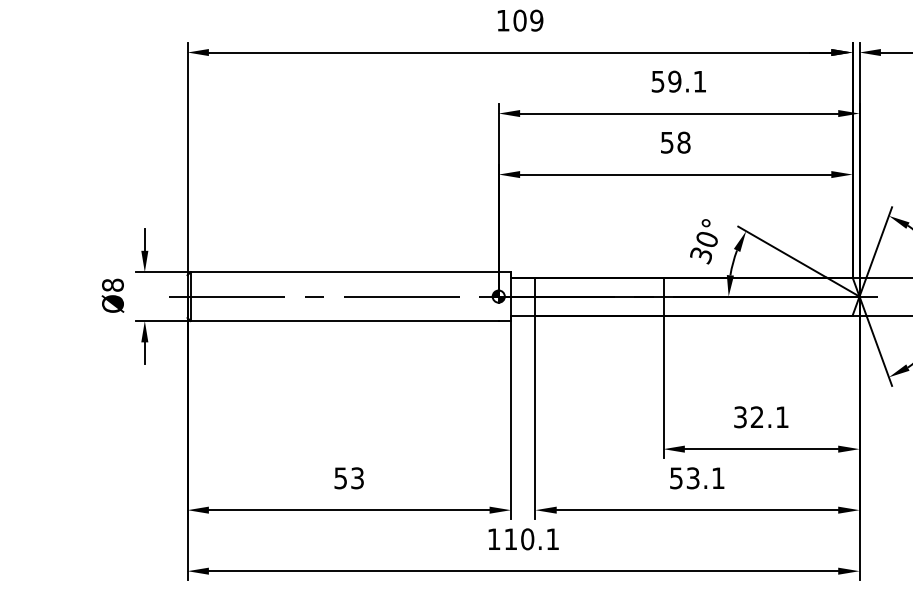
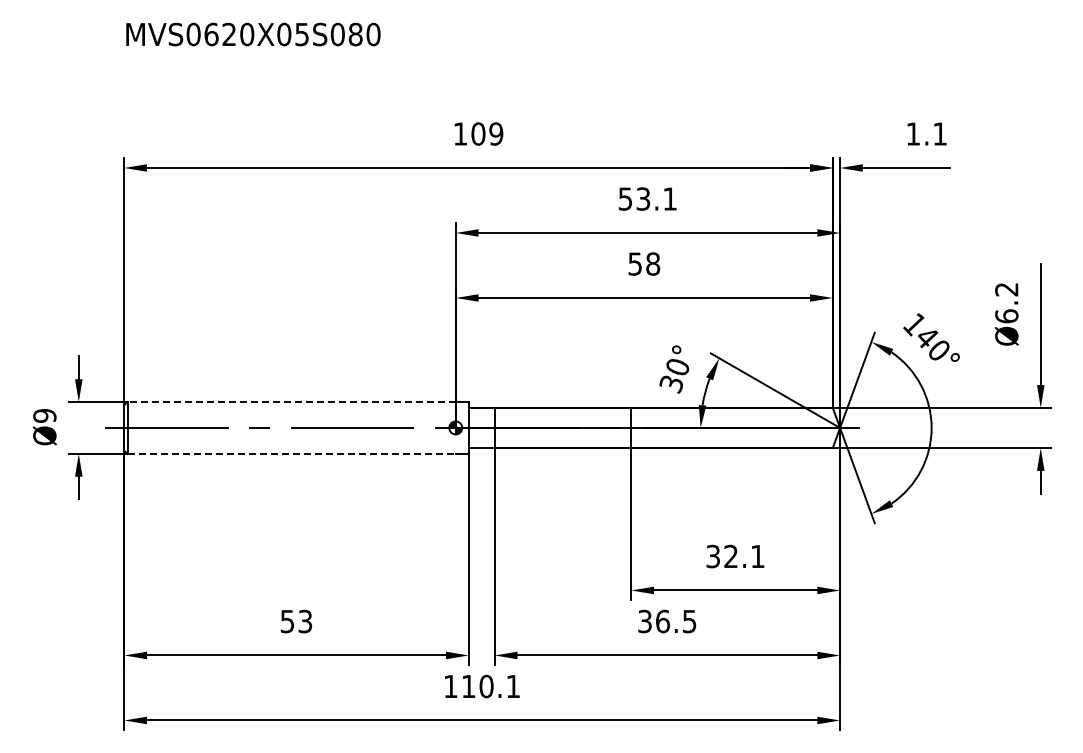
text: (674, 81) -> (643, 198), 59.1 -> 53.1
line: (344, 271) -> (291, 401), solid -> dashed
text: (112, 284) -> (44, 415), Ø8 -> Ø9
line: (345, 320) -> (292, 453), solid -> dashed
text: (697, 478) -> (667, 621), 53.1 -> 36.5

